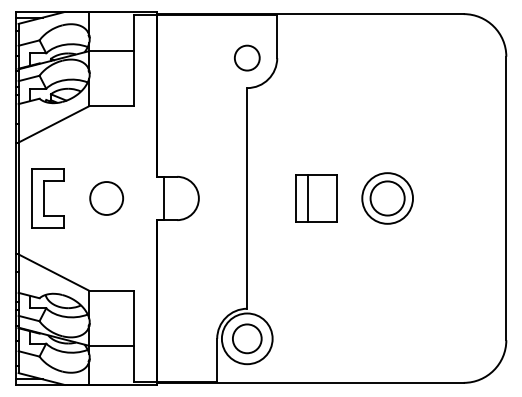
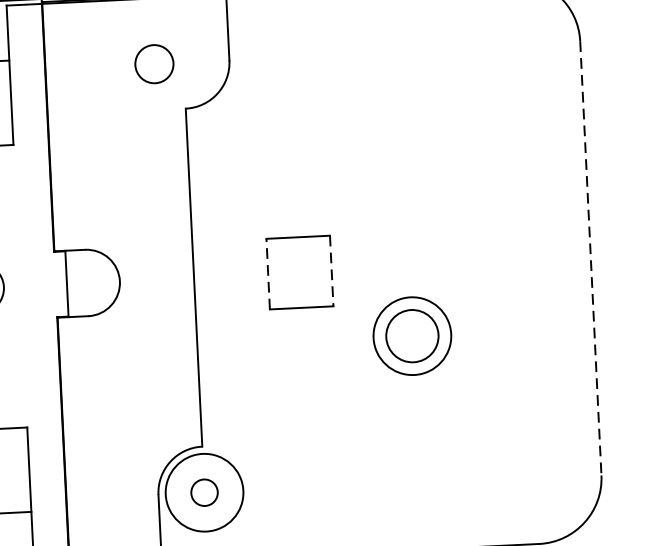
circle: (247, 57) -> (154, 63), moved
line: (295, 198) -> (267, 274), solid -> dashed
line: (308, 198) -> (287, 273), removed
line: (337, 198) -> (332, 271), solid -> dashed
part: (387, 198) -> (412, 336), moved
line: (506, 198) -> (591, 258), solid -> dashed
circle: (246, 338) -> (203, 492), size x0.6

